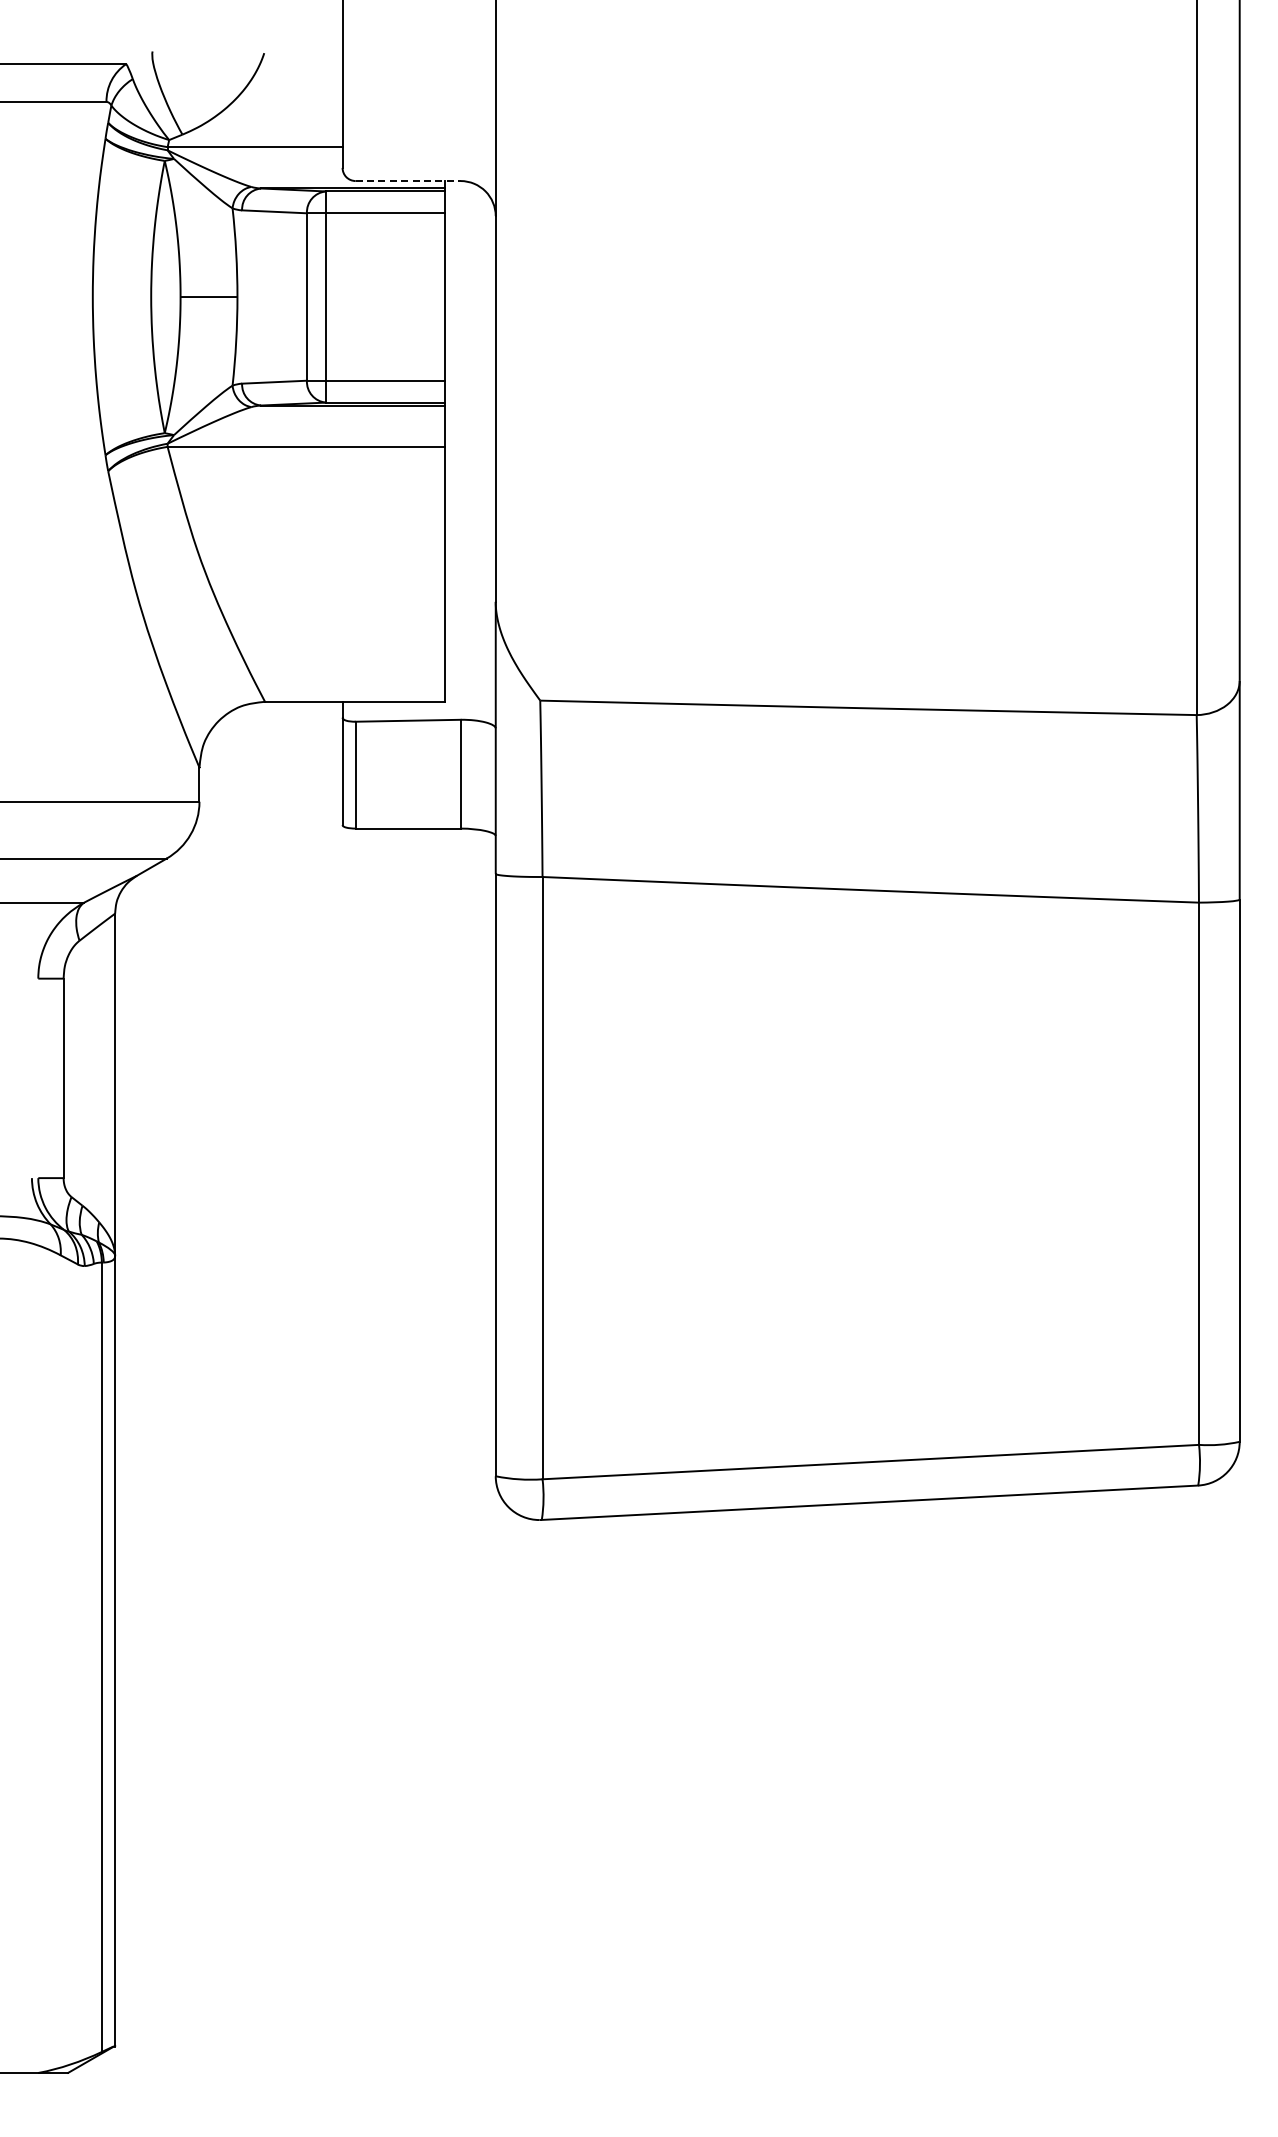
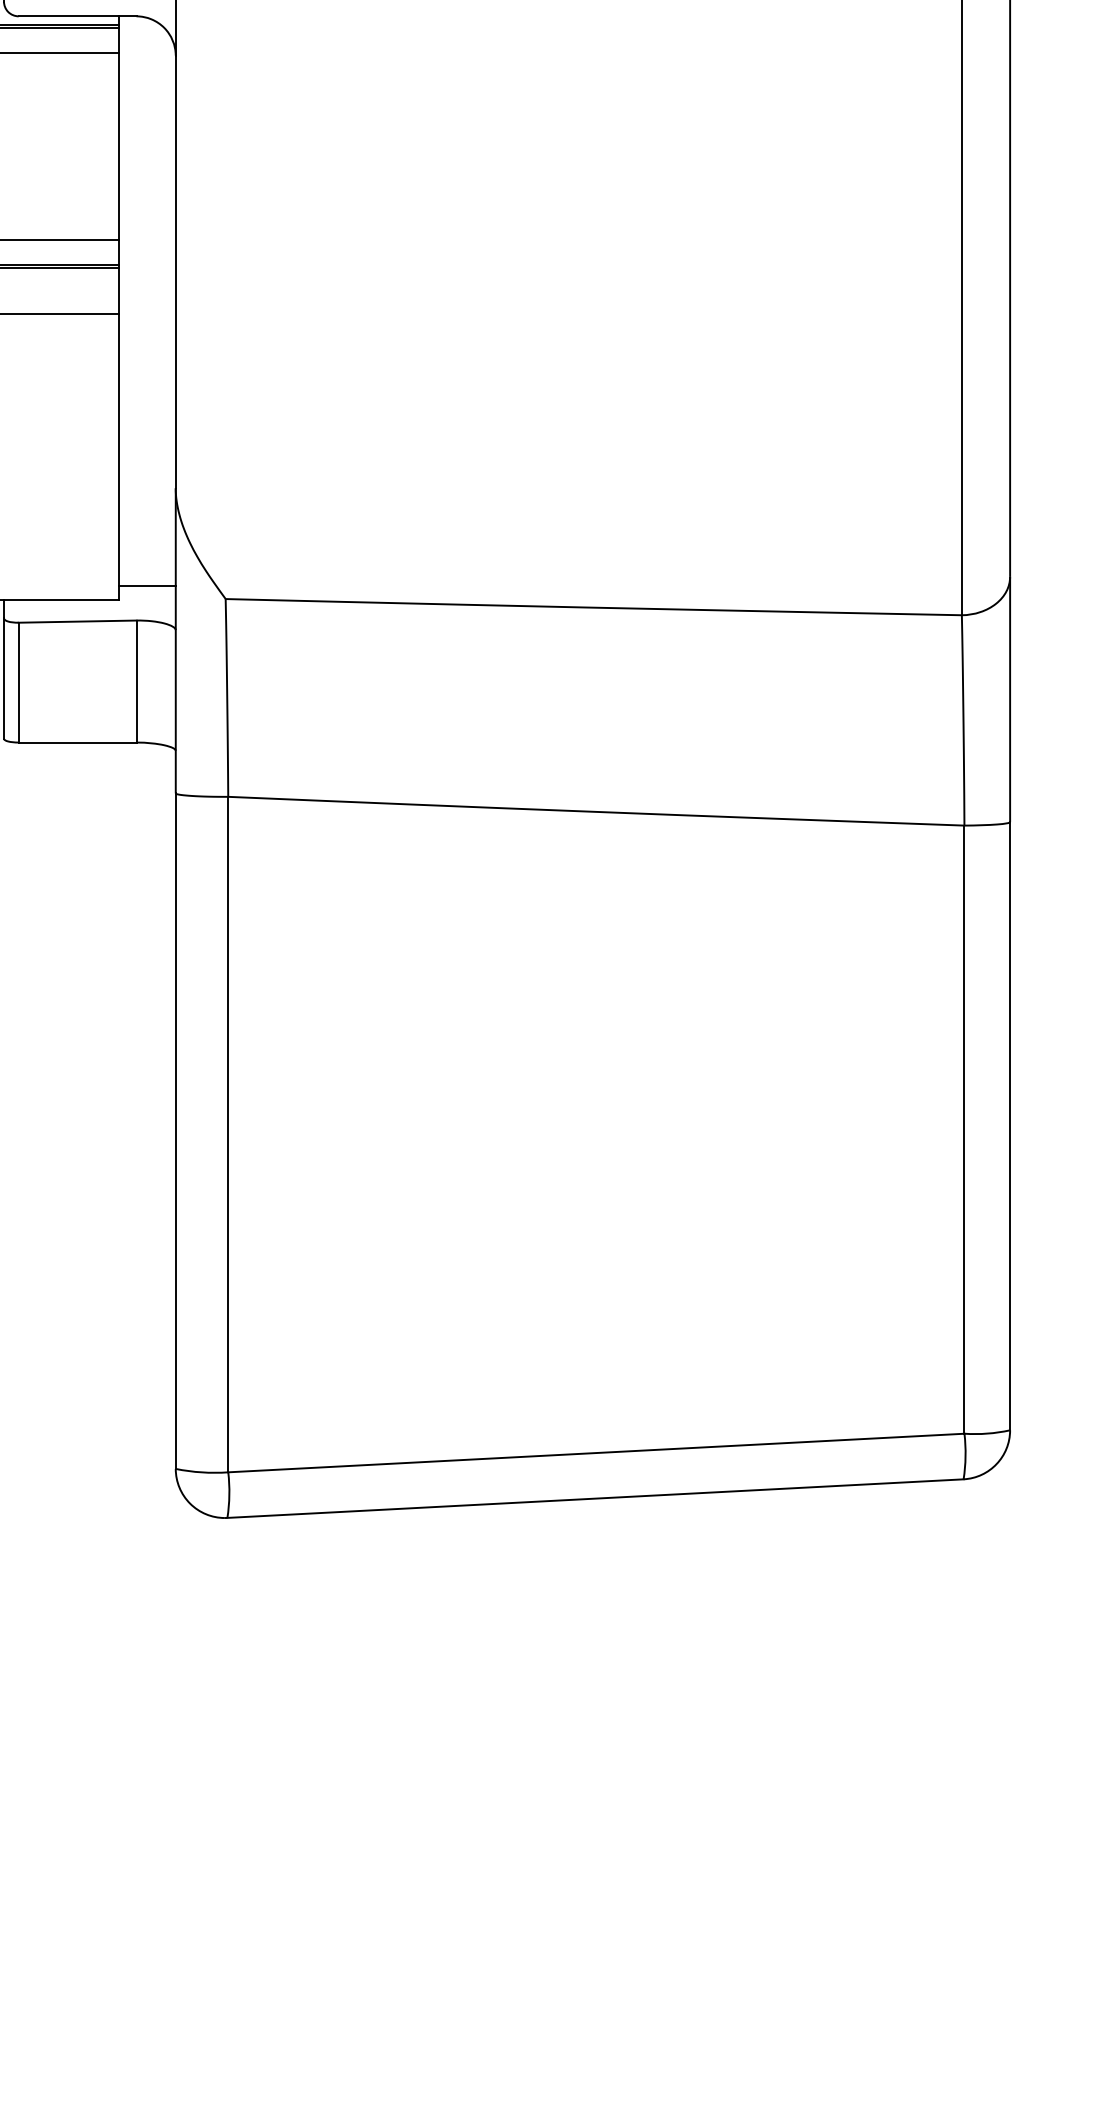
line: (408, 181) -> (77, 16), dashed -> solid
line: (470, 688) -> (147, 585), added

